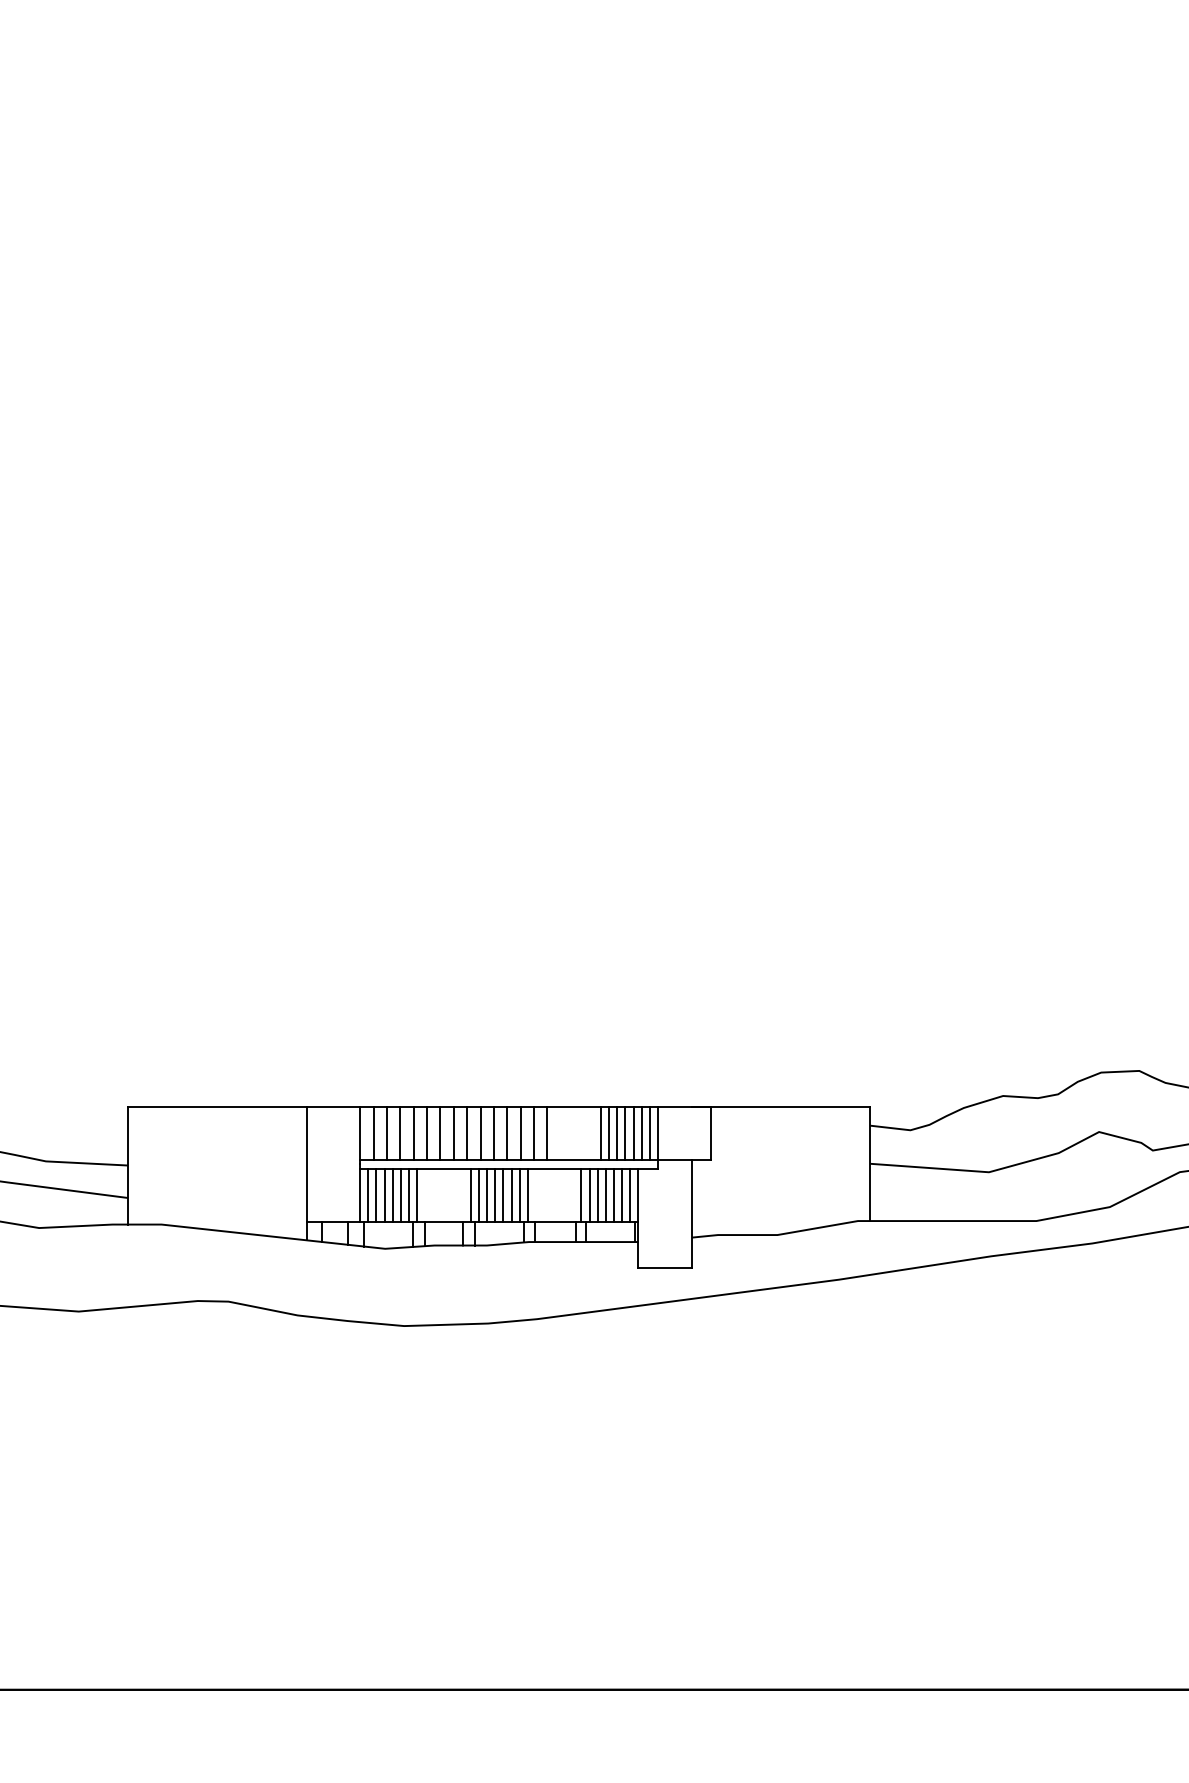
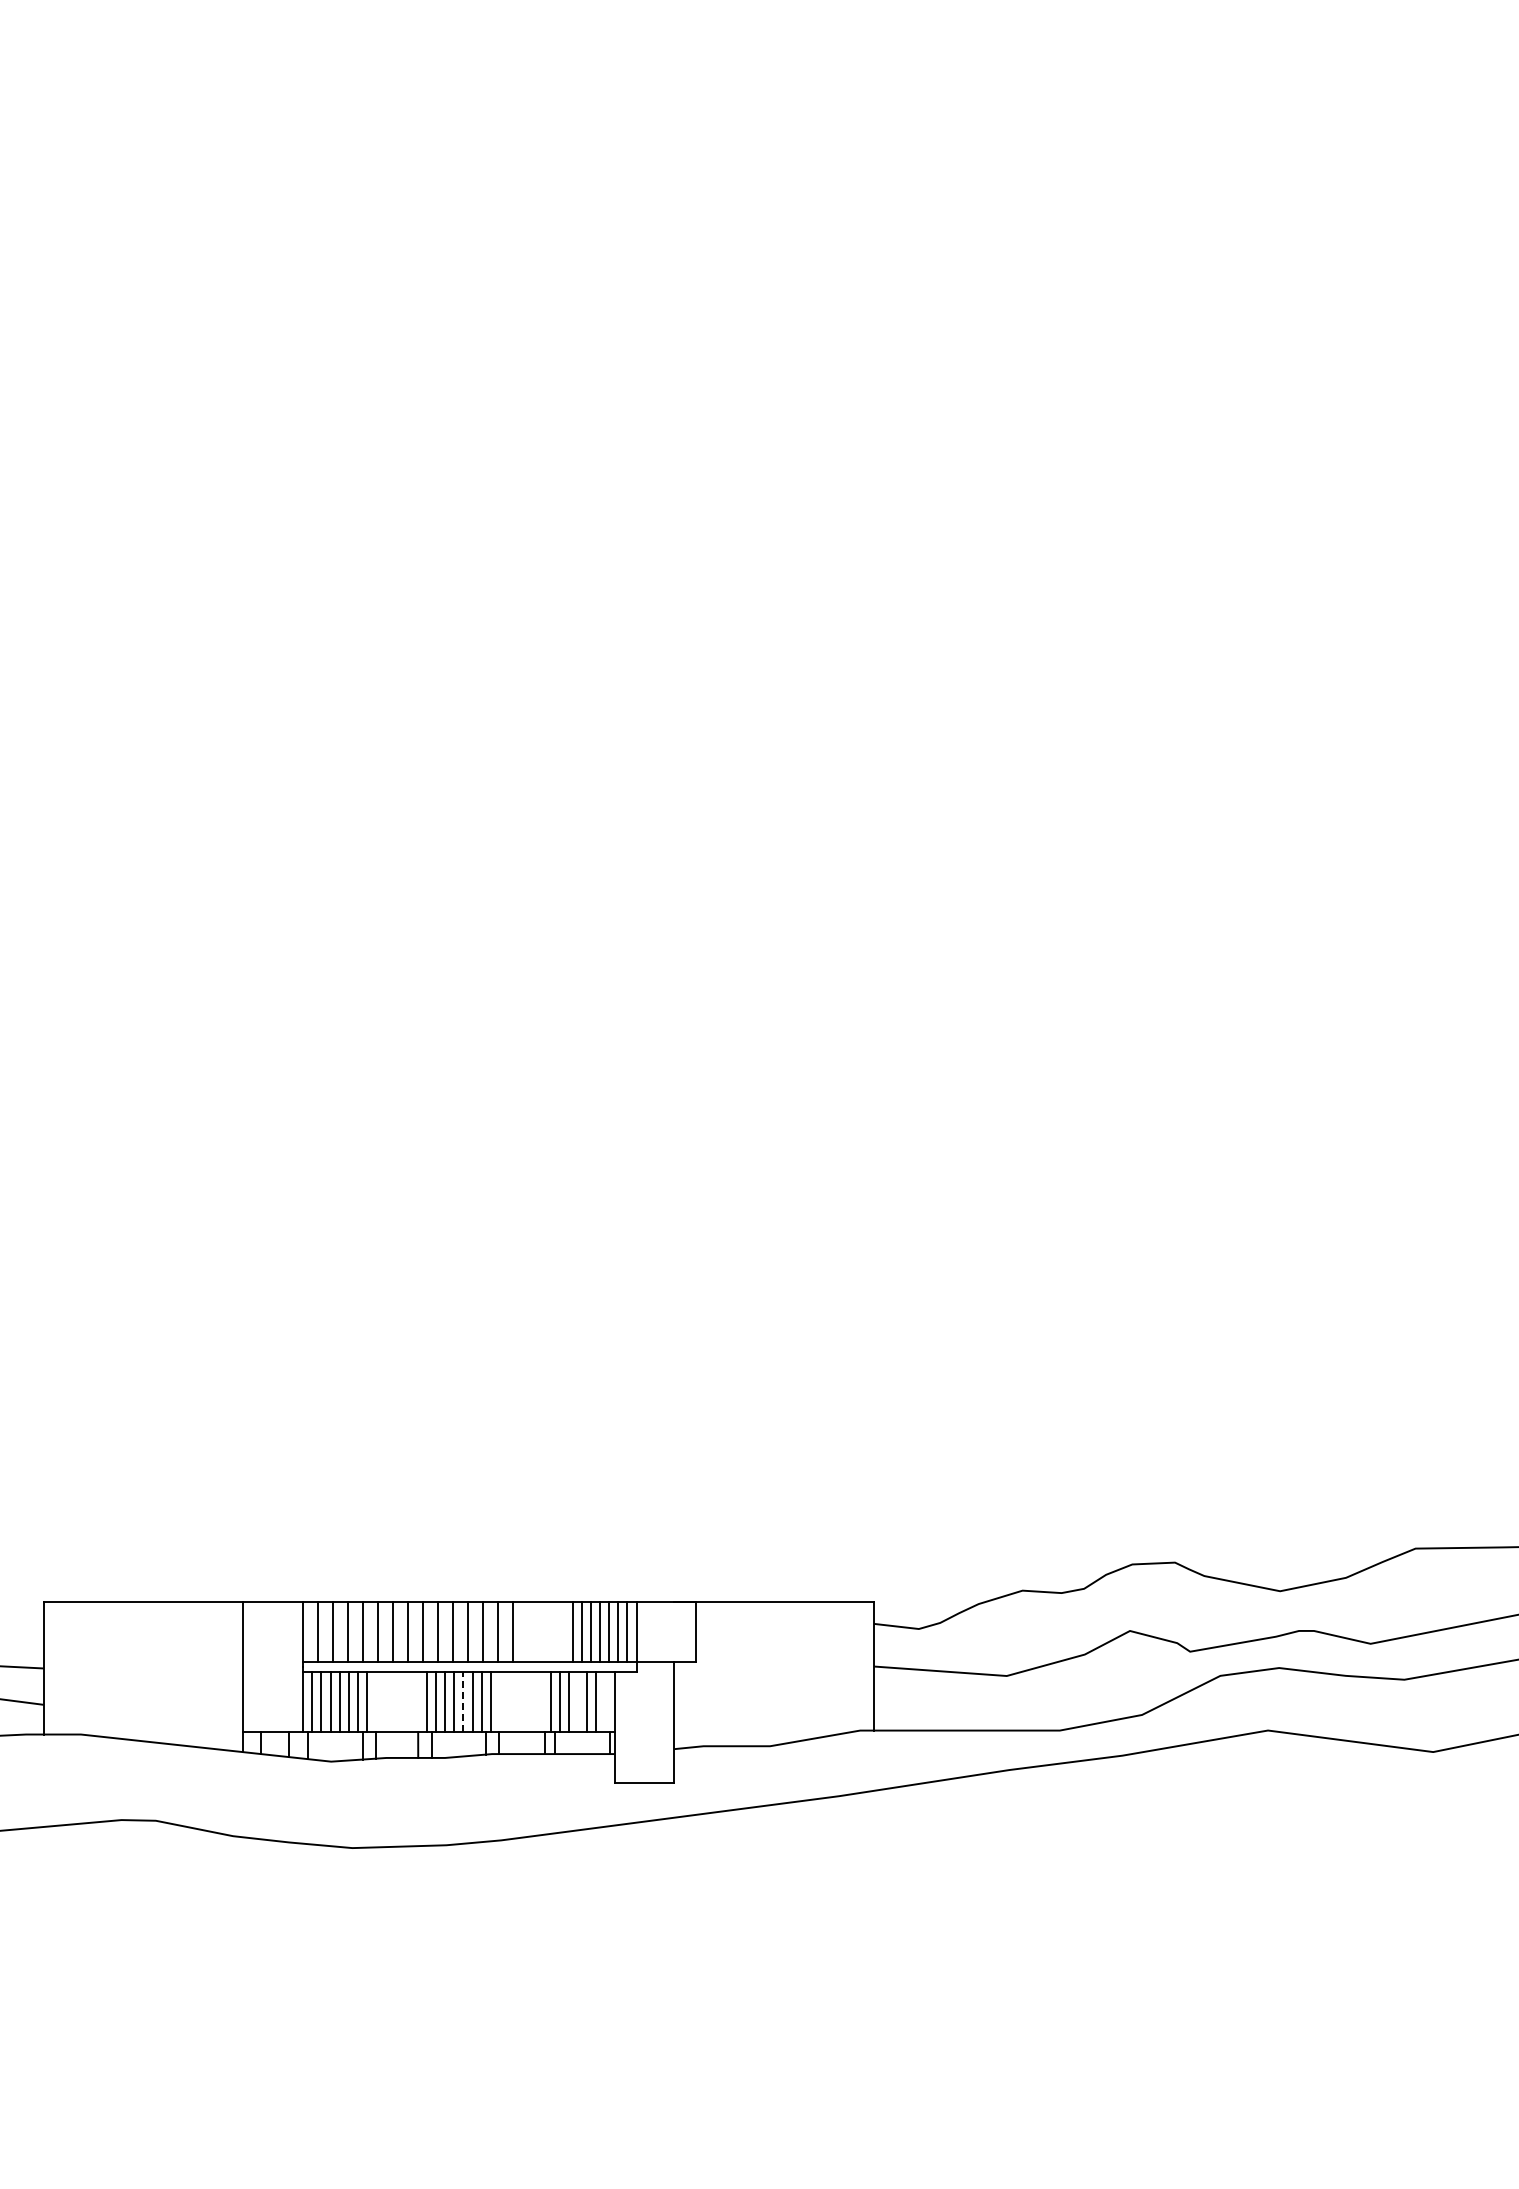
line: (503, 1195) -> (463, 1702), solid -> dashed
line: (606, 1195) -> (578, 1702), removed
line: (630, 1195) -> (605, 1702), removed

